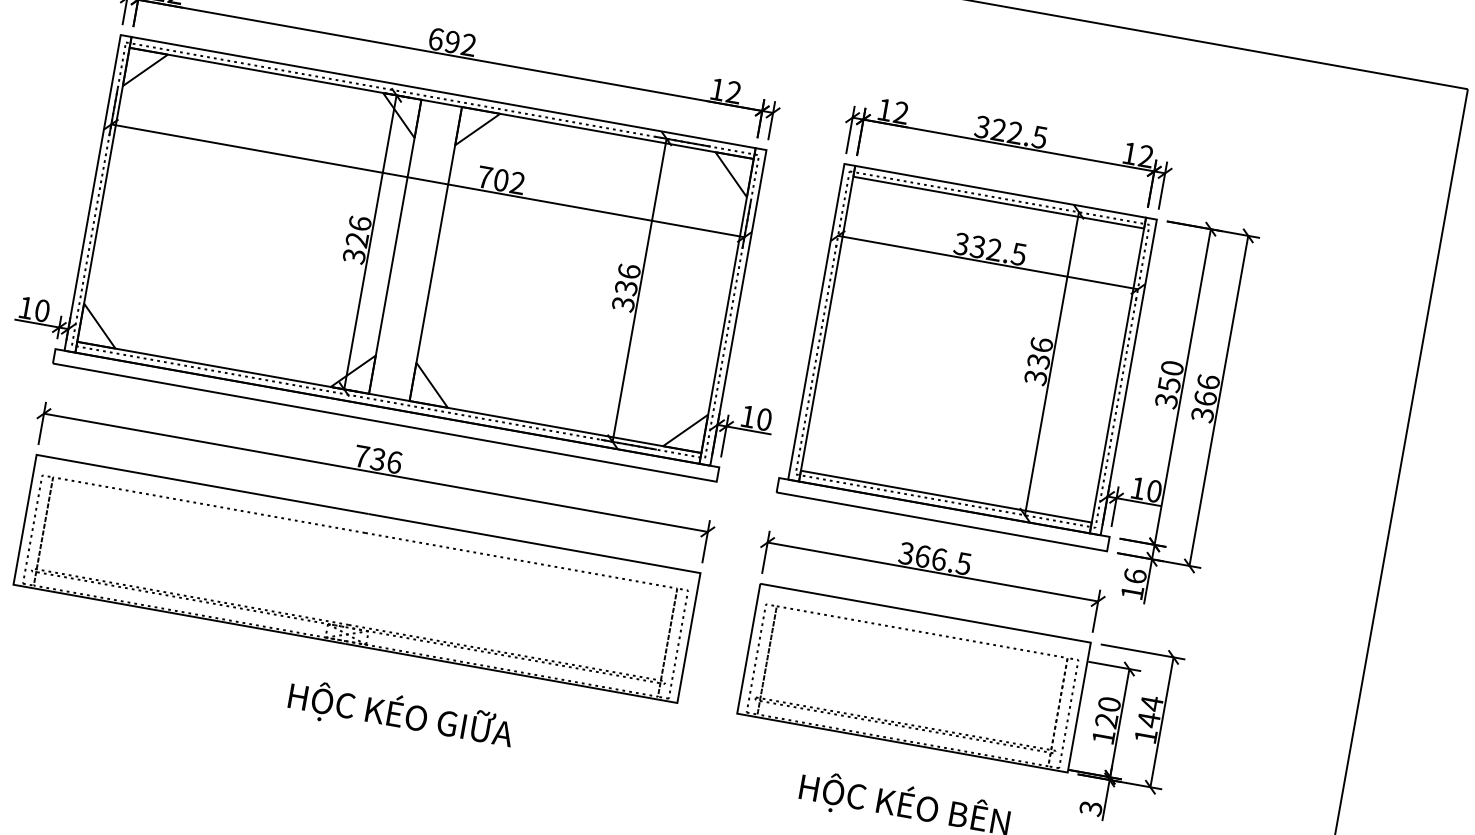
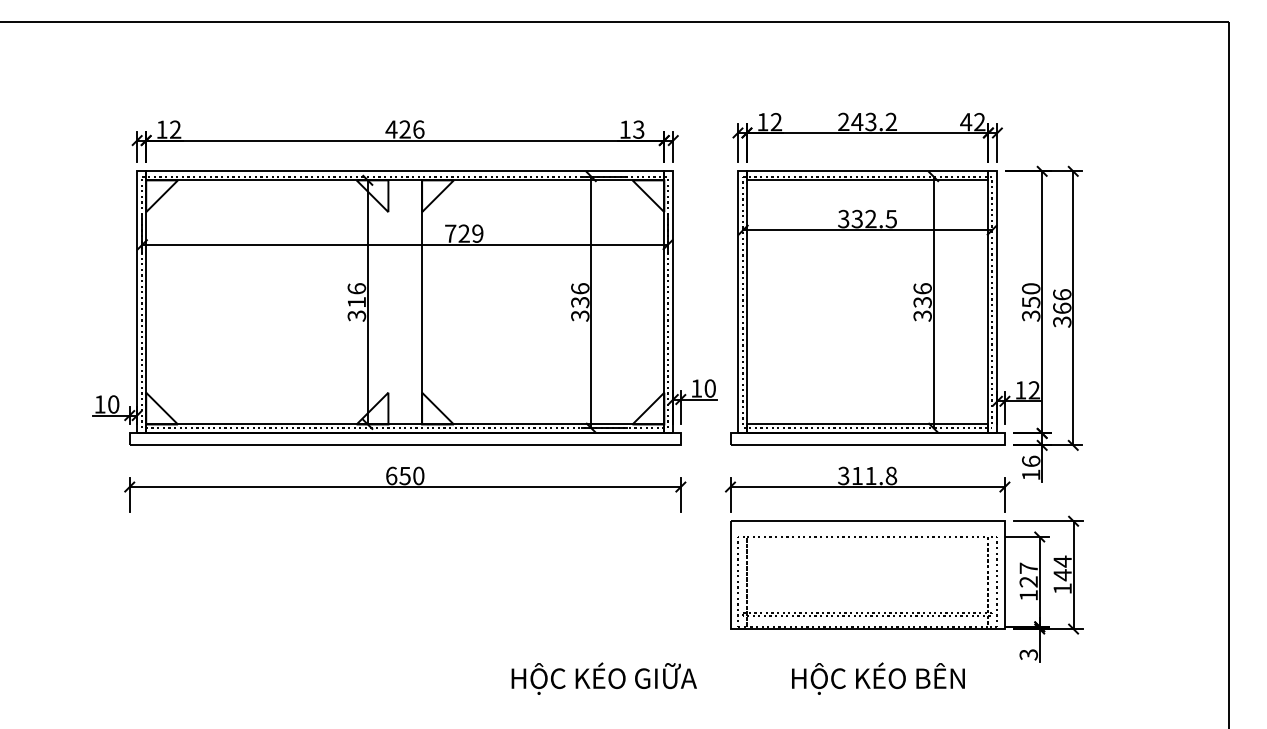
text: (451, 41) -> (404, 129), 692 -> 426
text: (733, 92) -> (638, 129), 12 -> 13
text: (1011, 131) -> (867, 121), 322.5 -> 243.2
text: (1130, 154) -> (966, 122), 12 -> 42
text: (508, 181) -> (470, 233), 702 -> 729
text: (356, 240) -> (356, 302), 326 -> 316
line: (395, 246) -> (388, 302), removed
text: (378, 458) -> (405, 475), 736 -> 650
text: (1153, 491) -> (1033, 390), 10 -> 12
text: (943, 559) -> (874, 475), 366.5 -> 311.8
part: (357, 578) -> (405, 574), removed
text: (1109, 703) -> (1028, 567), 120 -> 127
text: (400, 715) -> (603, 678), moved

